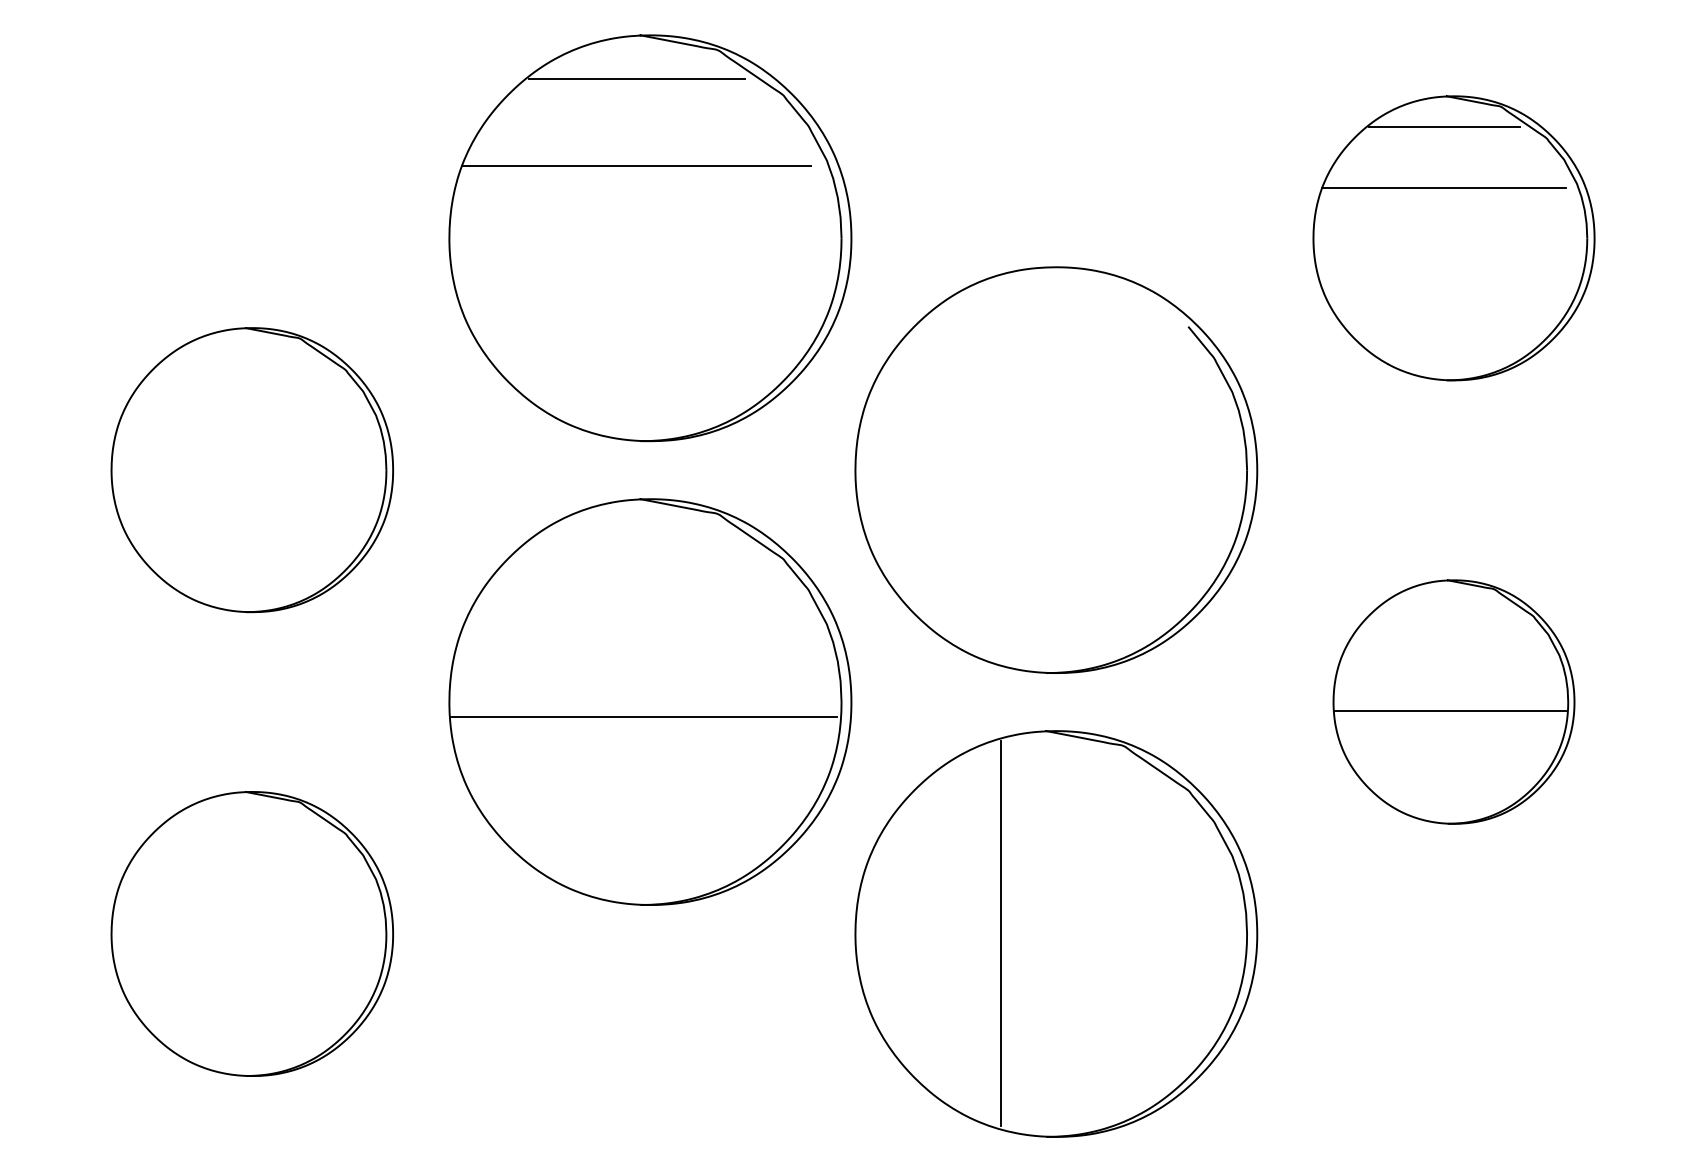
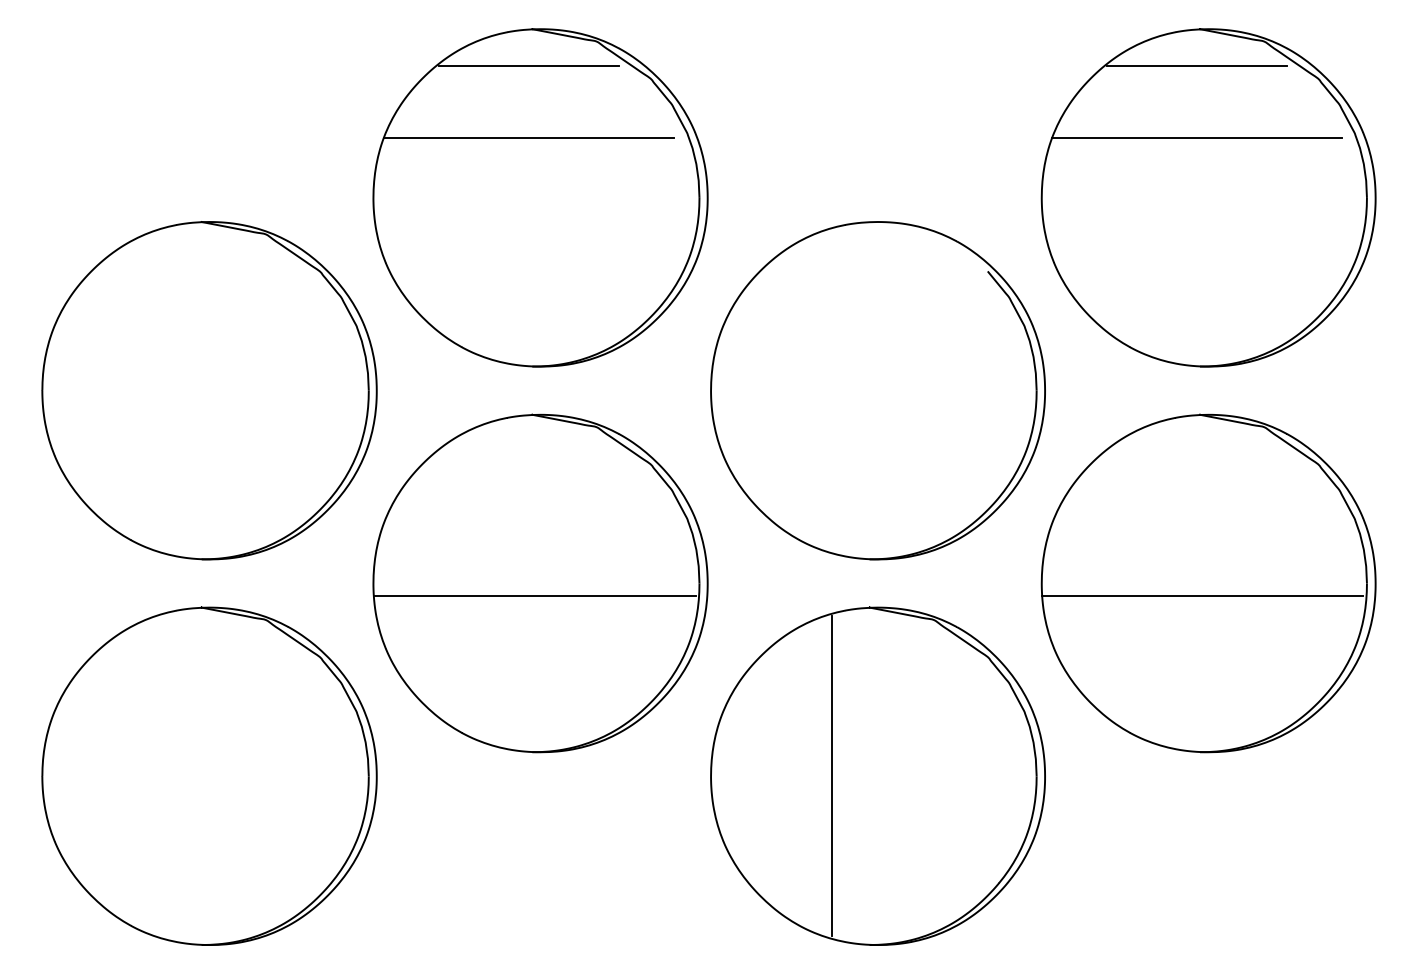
part: (1453, 238) -> (1208, 198), size x1.43
part: (252, 469) -> (209, 390), size x1.43
part: (1453, 701) -> (1208, 583), size x1.67
part: (252, 933) -> (209, 775), size x1.43

